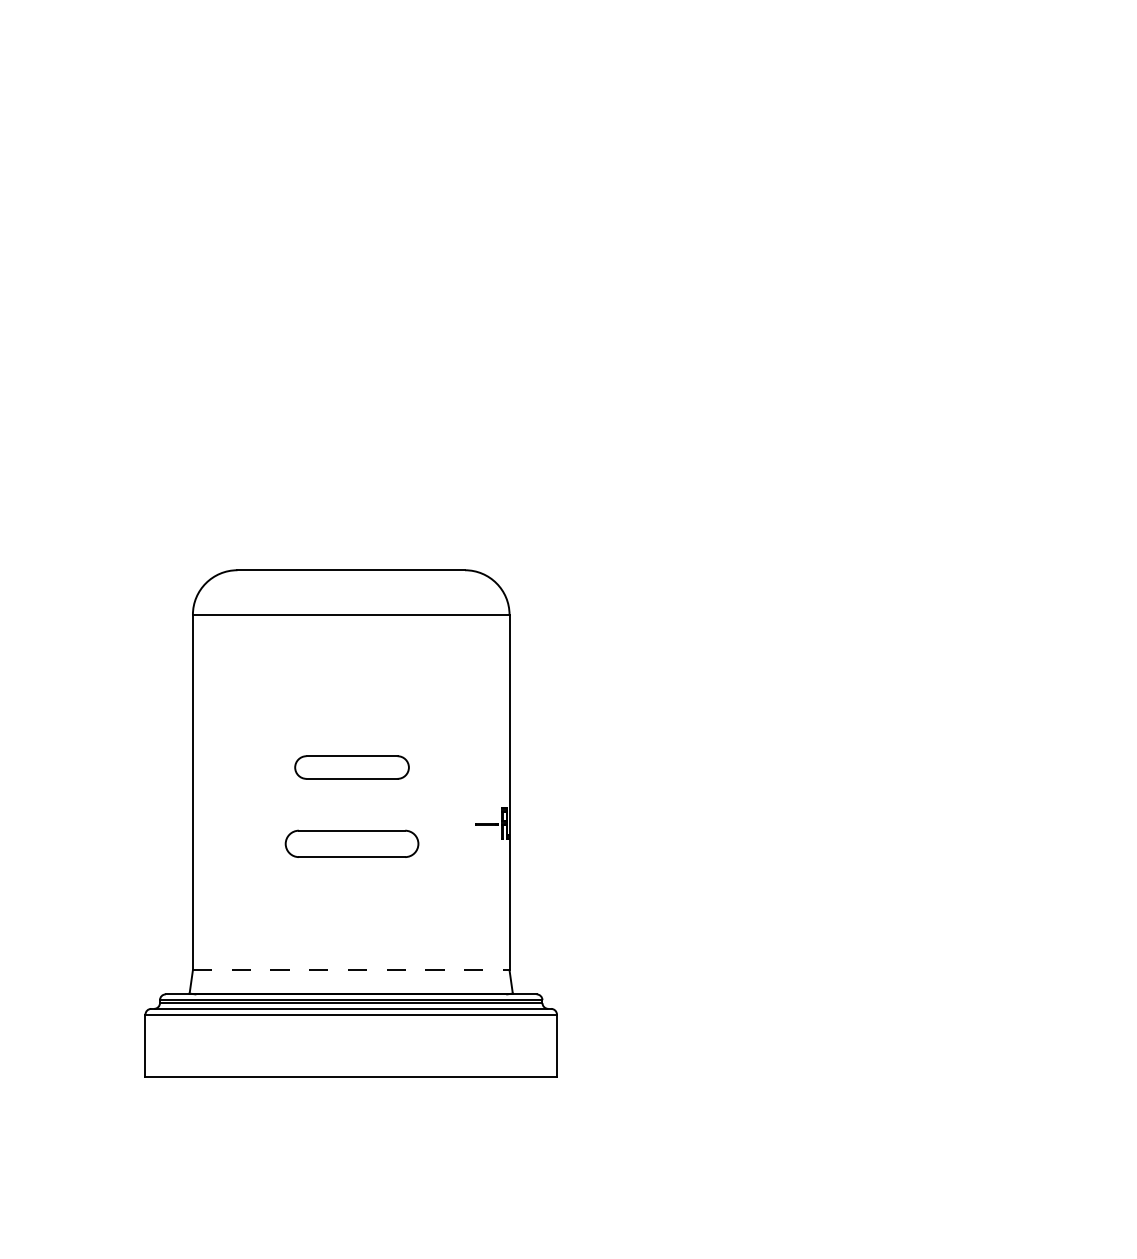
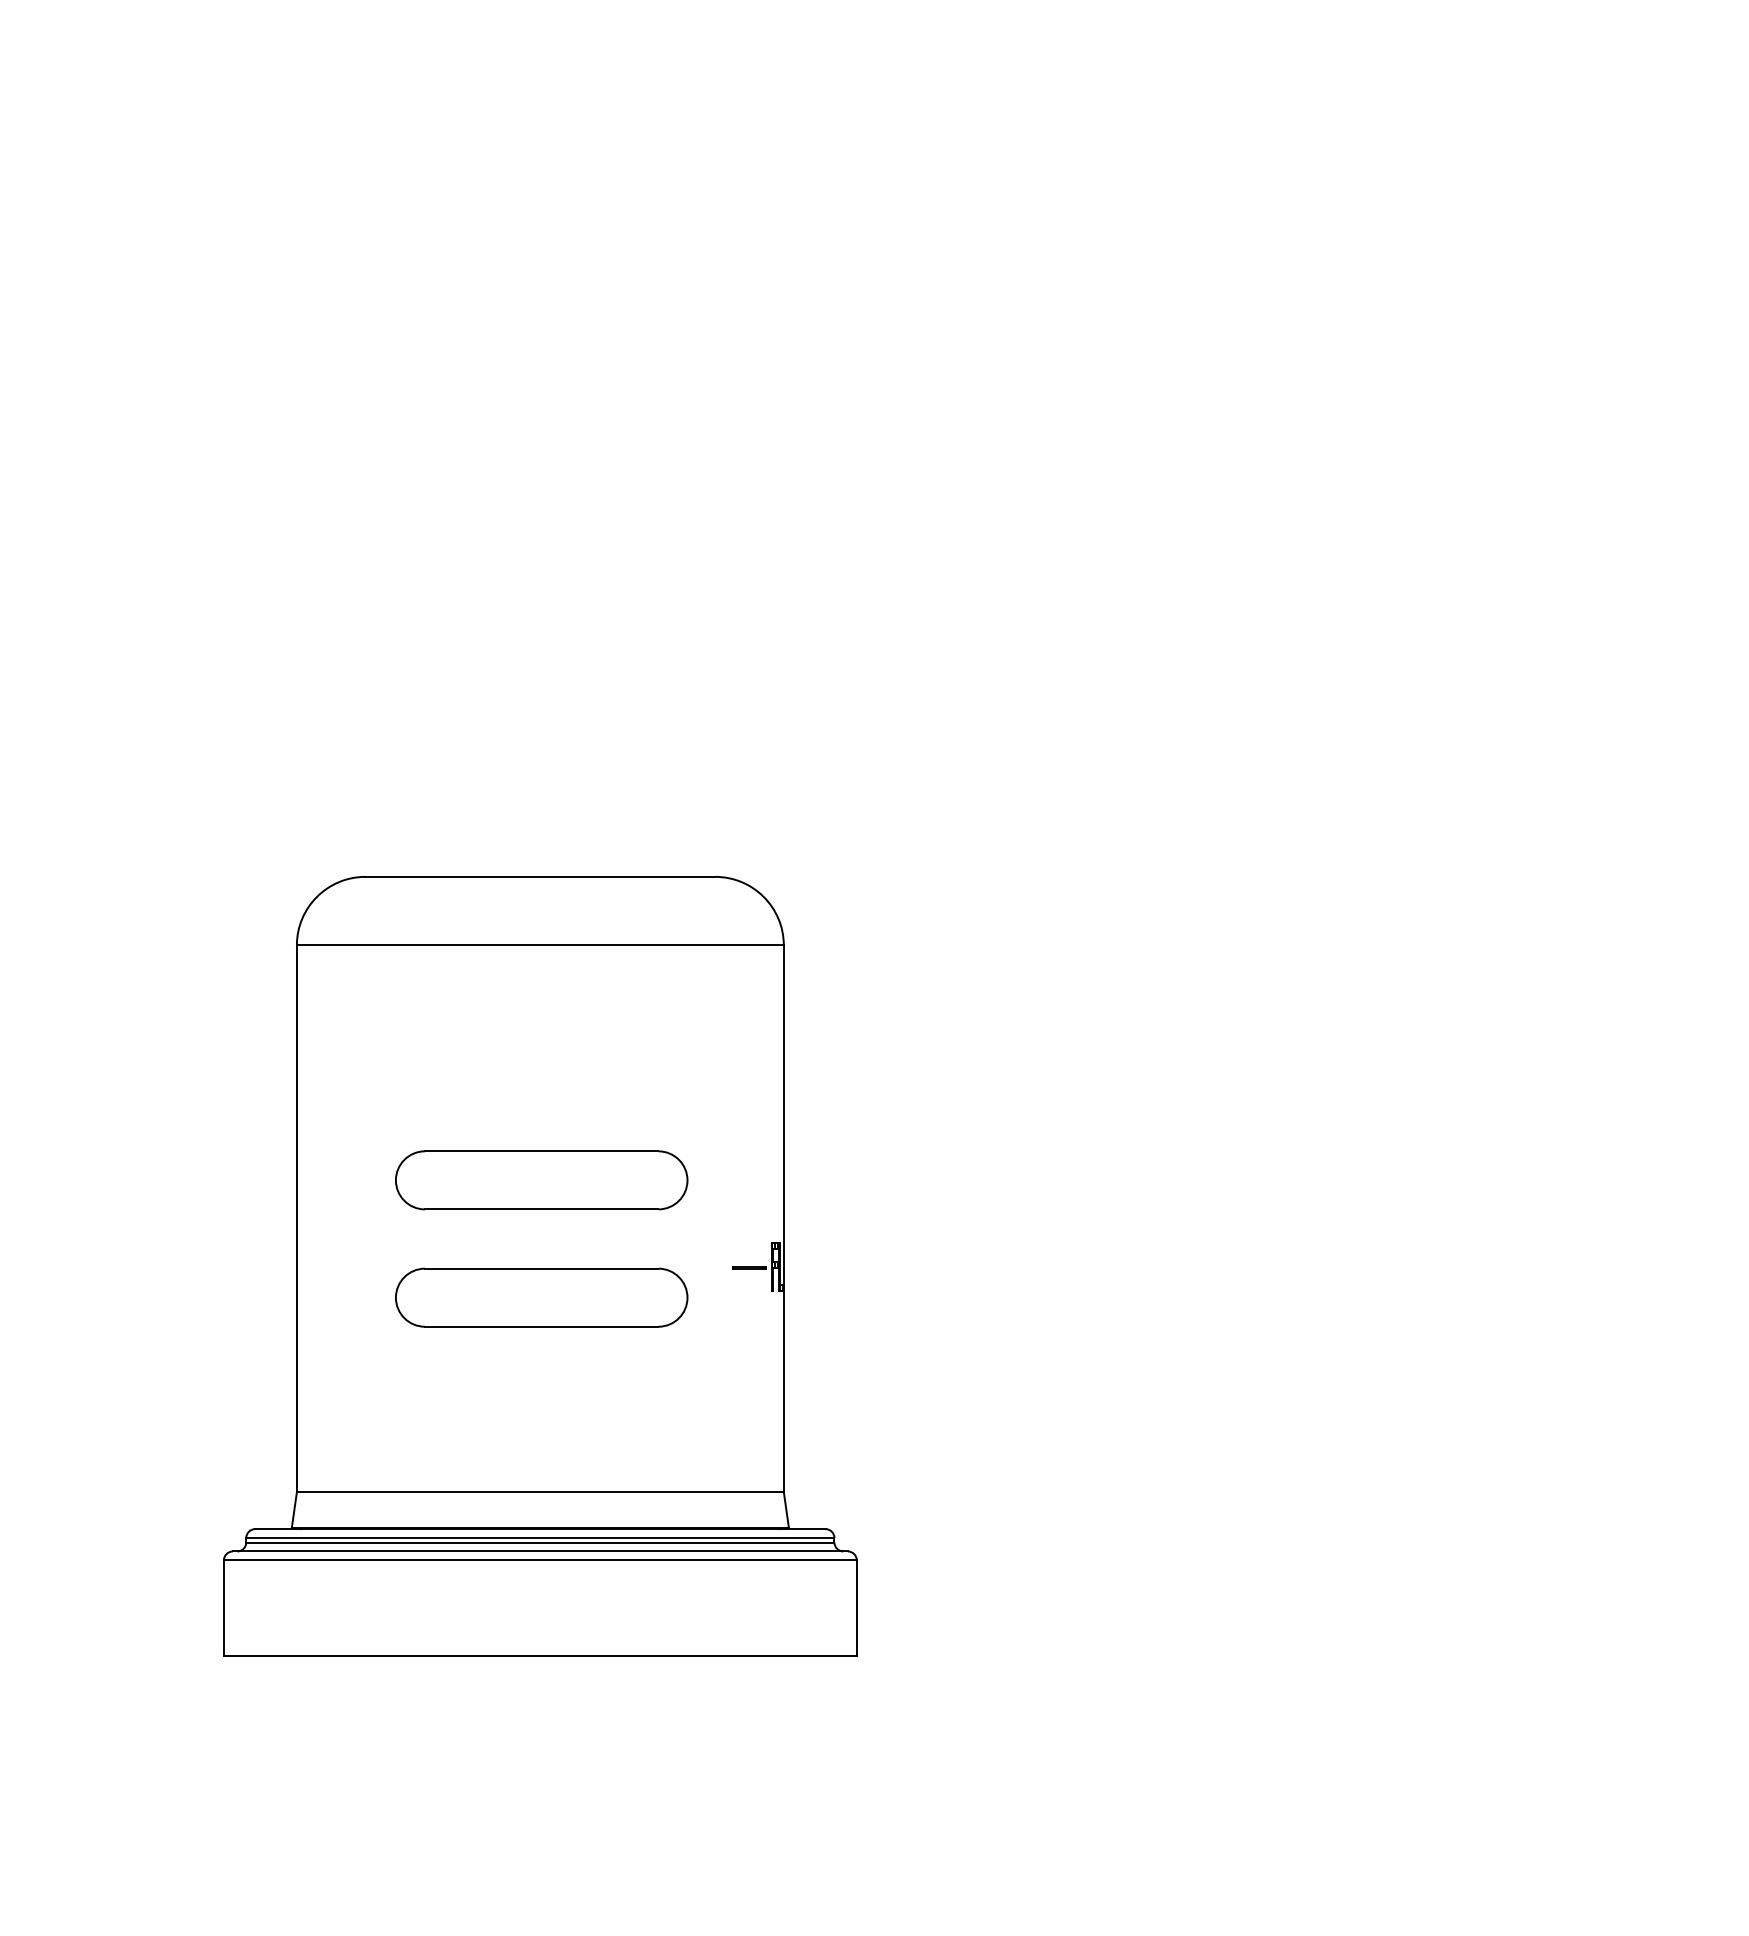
part: (351, 767) -> (540, 1180), size x1.67
part: (351, 843) -> (540, 1297), size x1.43
line: (351, 970) -> (540, 1492), dashed -> solid

